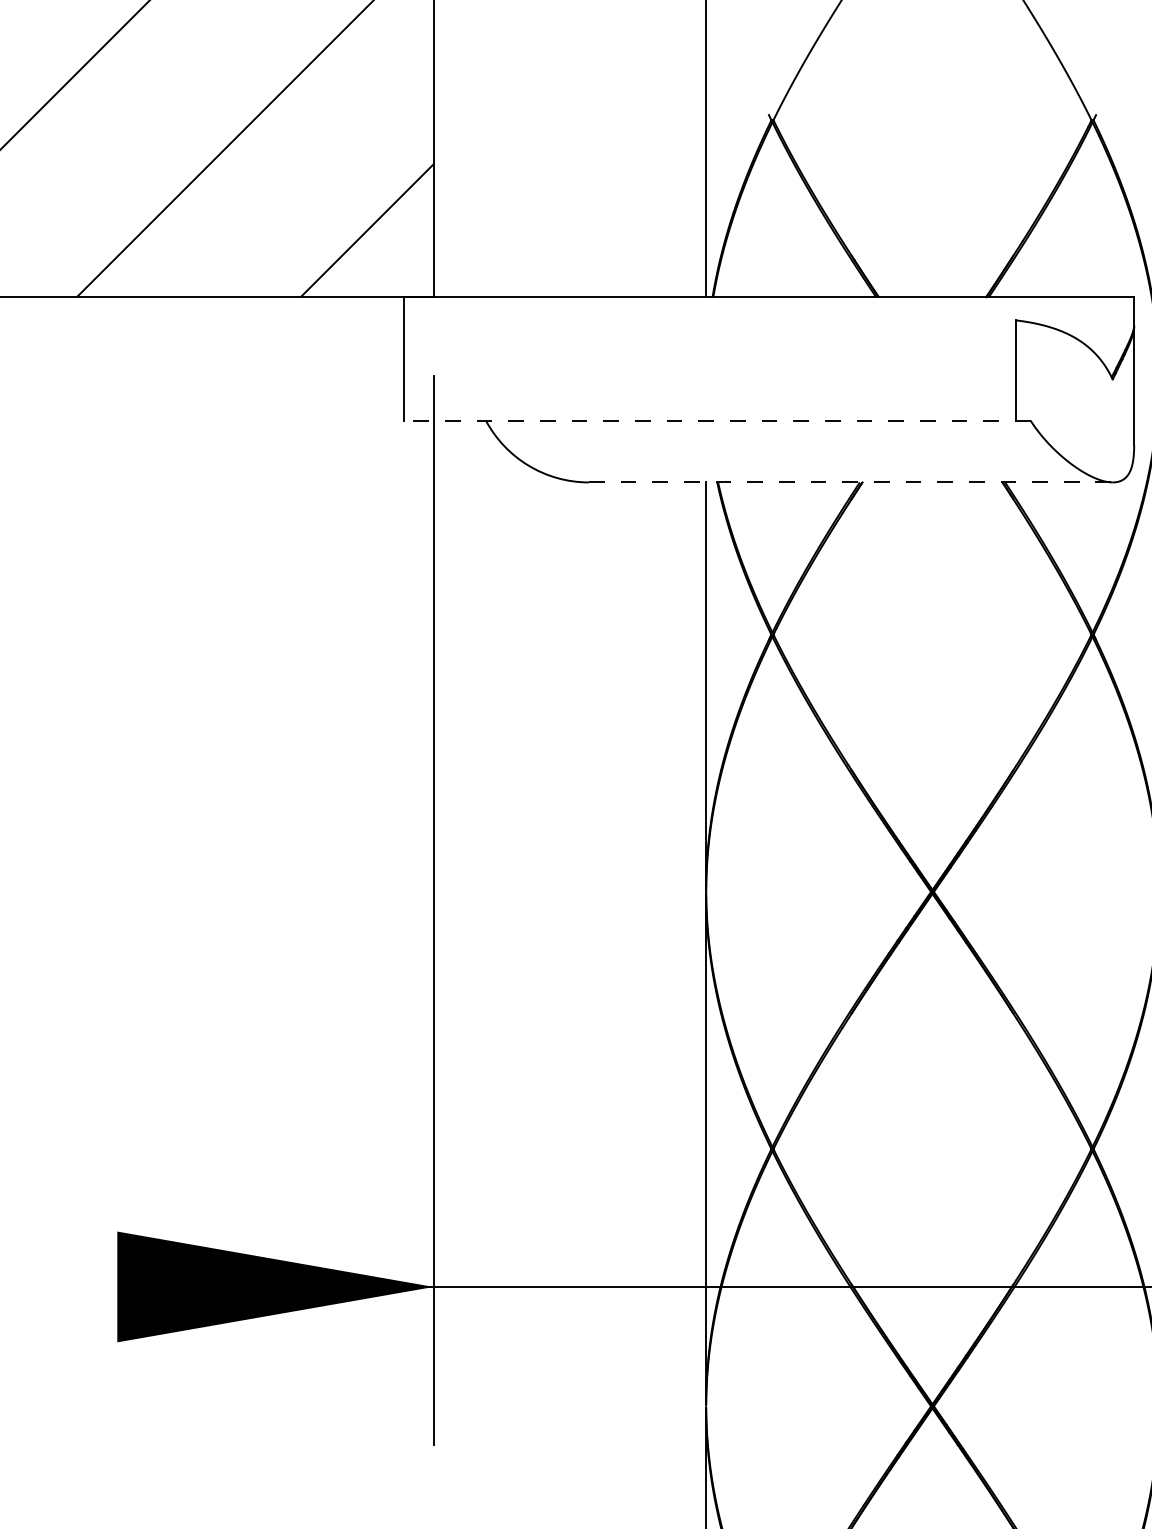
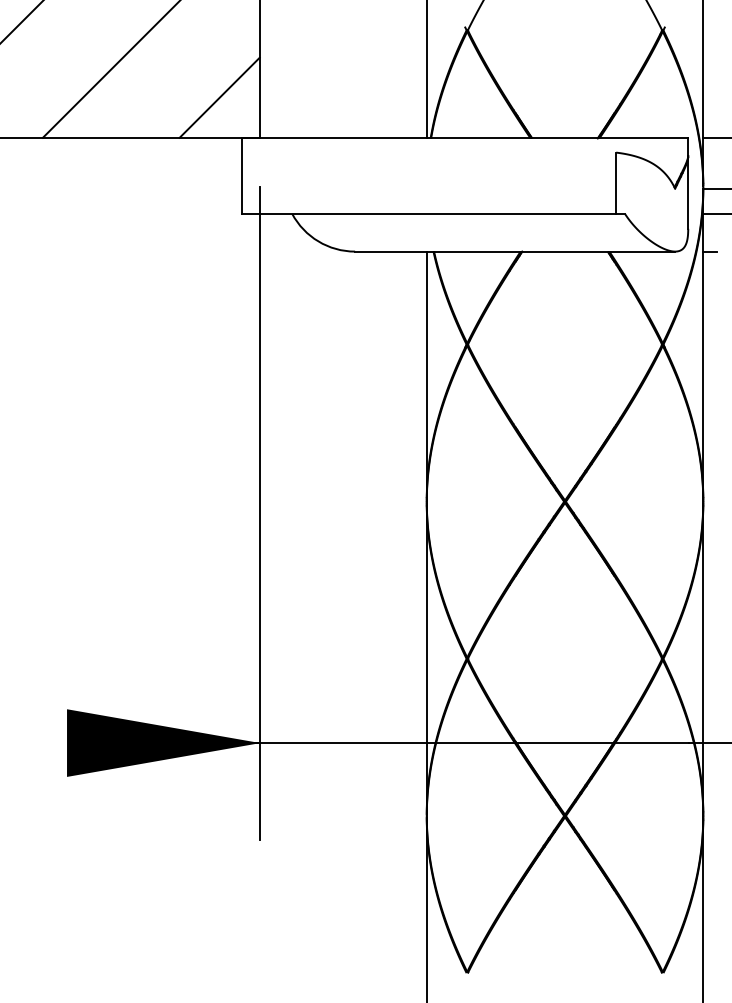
line: (717, 420) -> (433, 213), dashed -> solid
line: (851, 482) -> (515, 251), dashed -> solid

